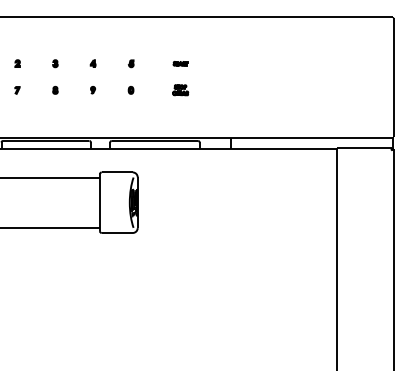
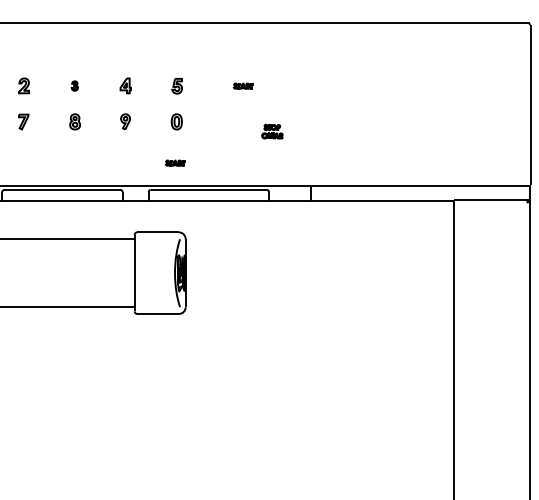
part: (17, 63) -> (23, 85), size x1.6
part: (93, 63) -> (125, 85), size x1.6
part: (130, 63) -> (176, 85), size x1.6
part: (17, 90) -> (23, 121), size x1.6
part: (55, 90) -> (74, 121), size x1.6
part: (93, 90) -> (125, 121), size x1.6
part: (130, 90) -> (176, 121), size x1.6
part: (180, 90) -> (272, 131), moved
part: (129, 120) -> (174, 162), added

